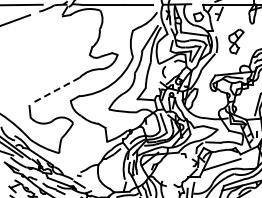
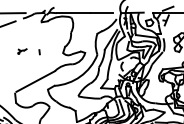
part: (38, 53) -> (22, 51), added
line: (60, 53) -> (39, 51), added
line: (54, 91) -> (35, 82), dashed -> solid

